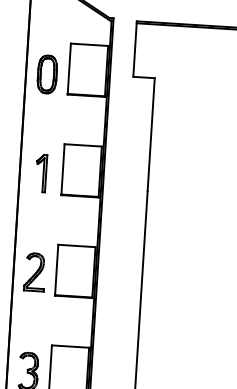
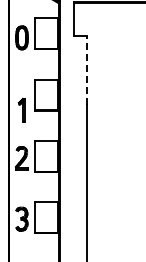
line: (151, 133) -> (87, 69), solid -> dashed
part: (40, 172) -> (21, 109), moved

